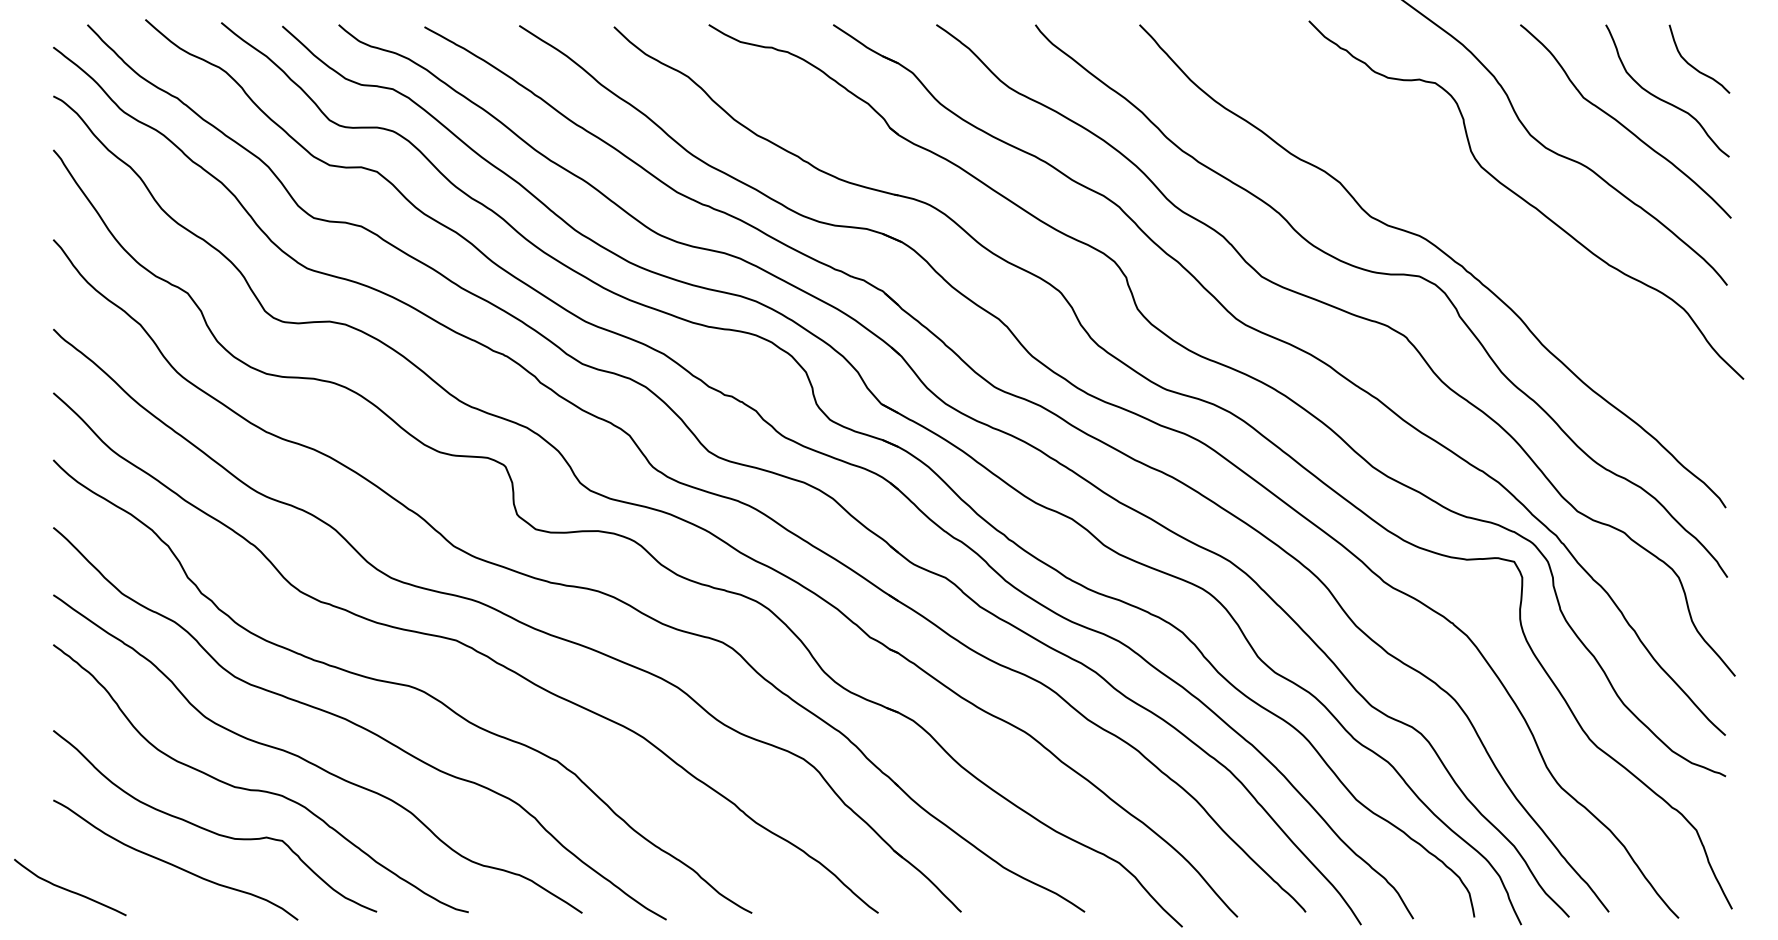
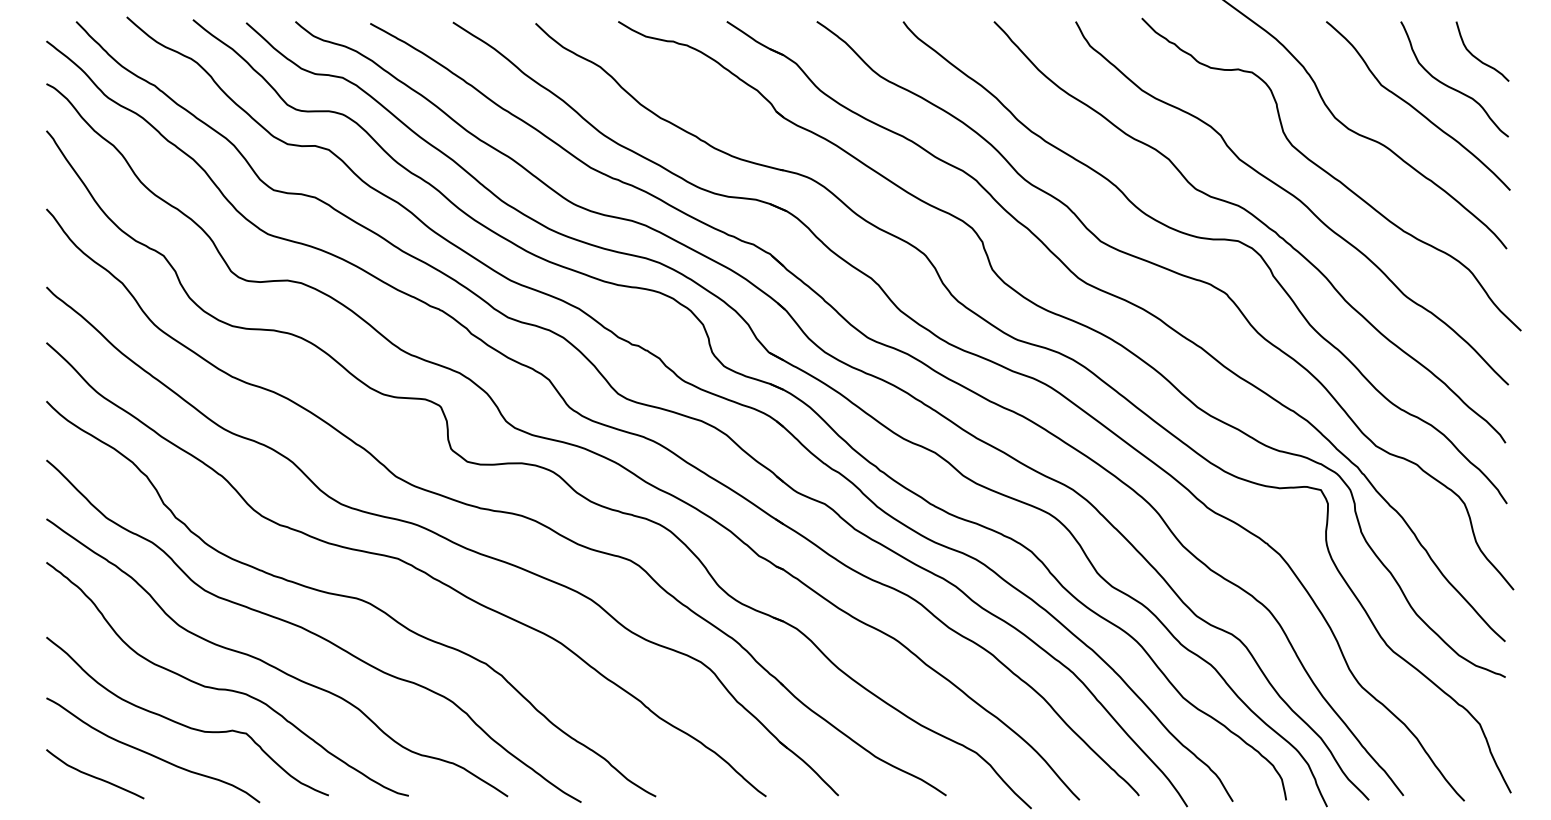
curve: (1483, 226) -> (1294, 197), added
curve: (69, 889) -> (94, 775), moved

